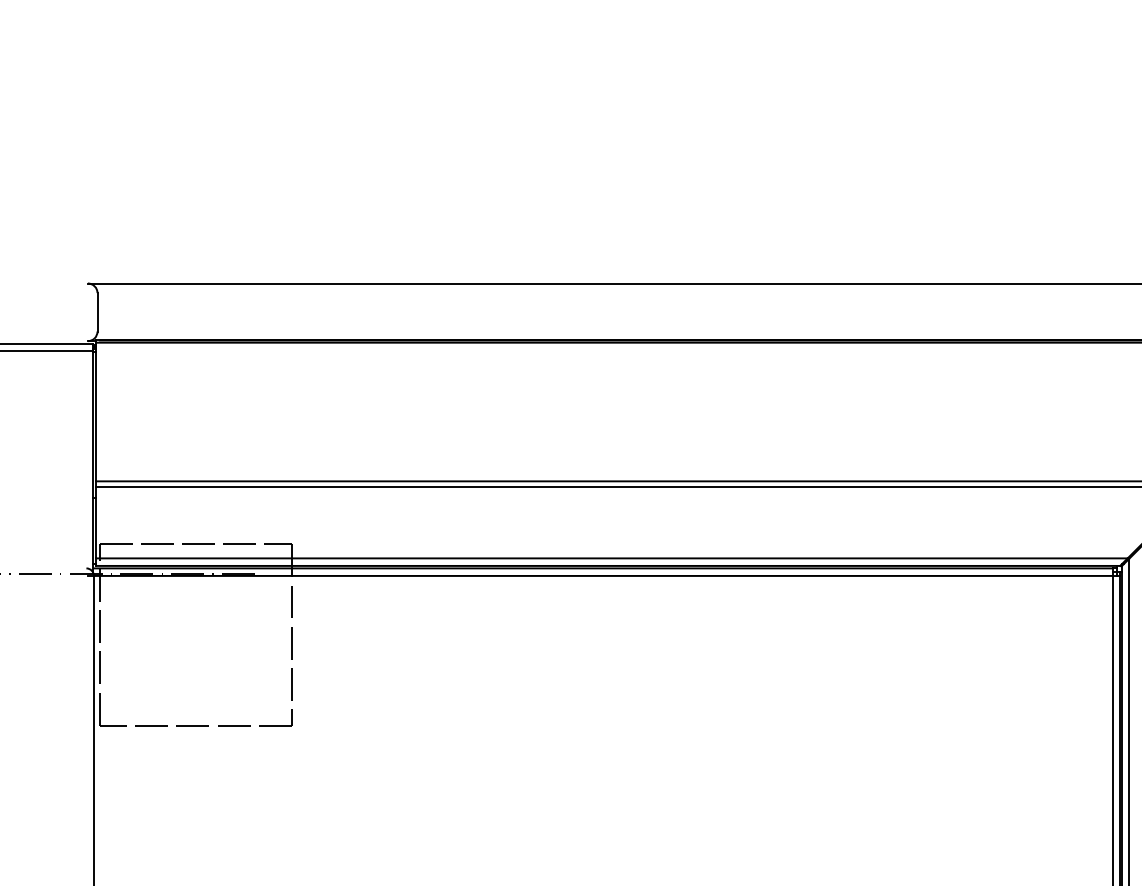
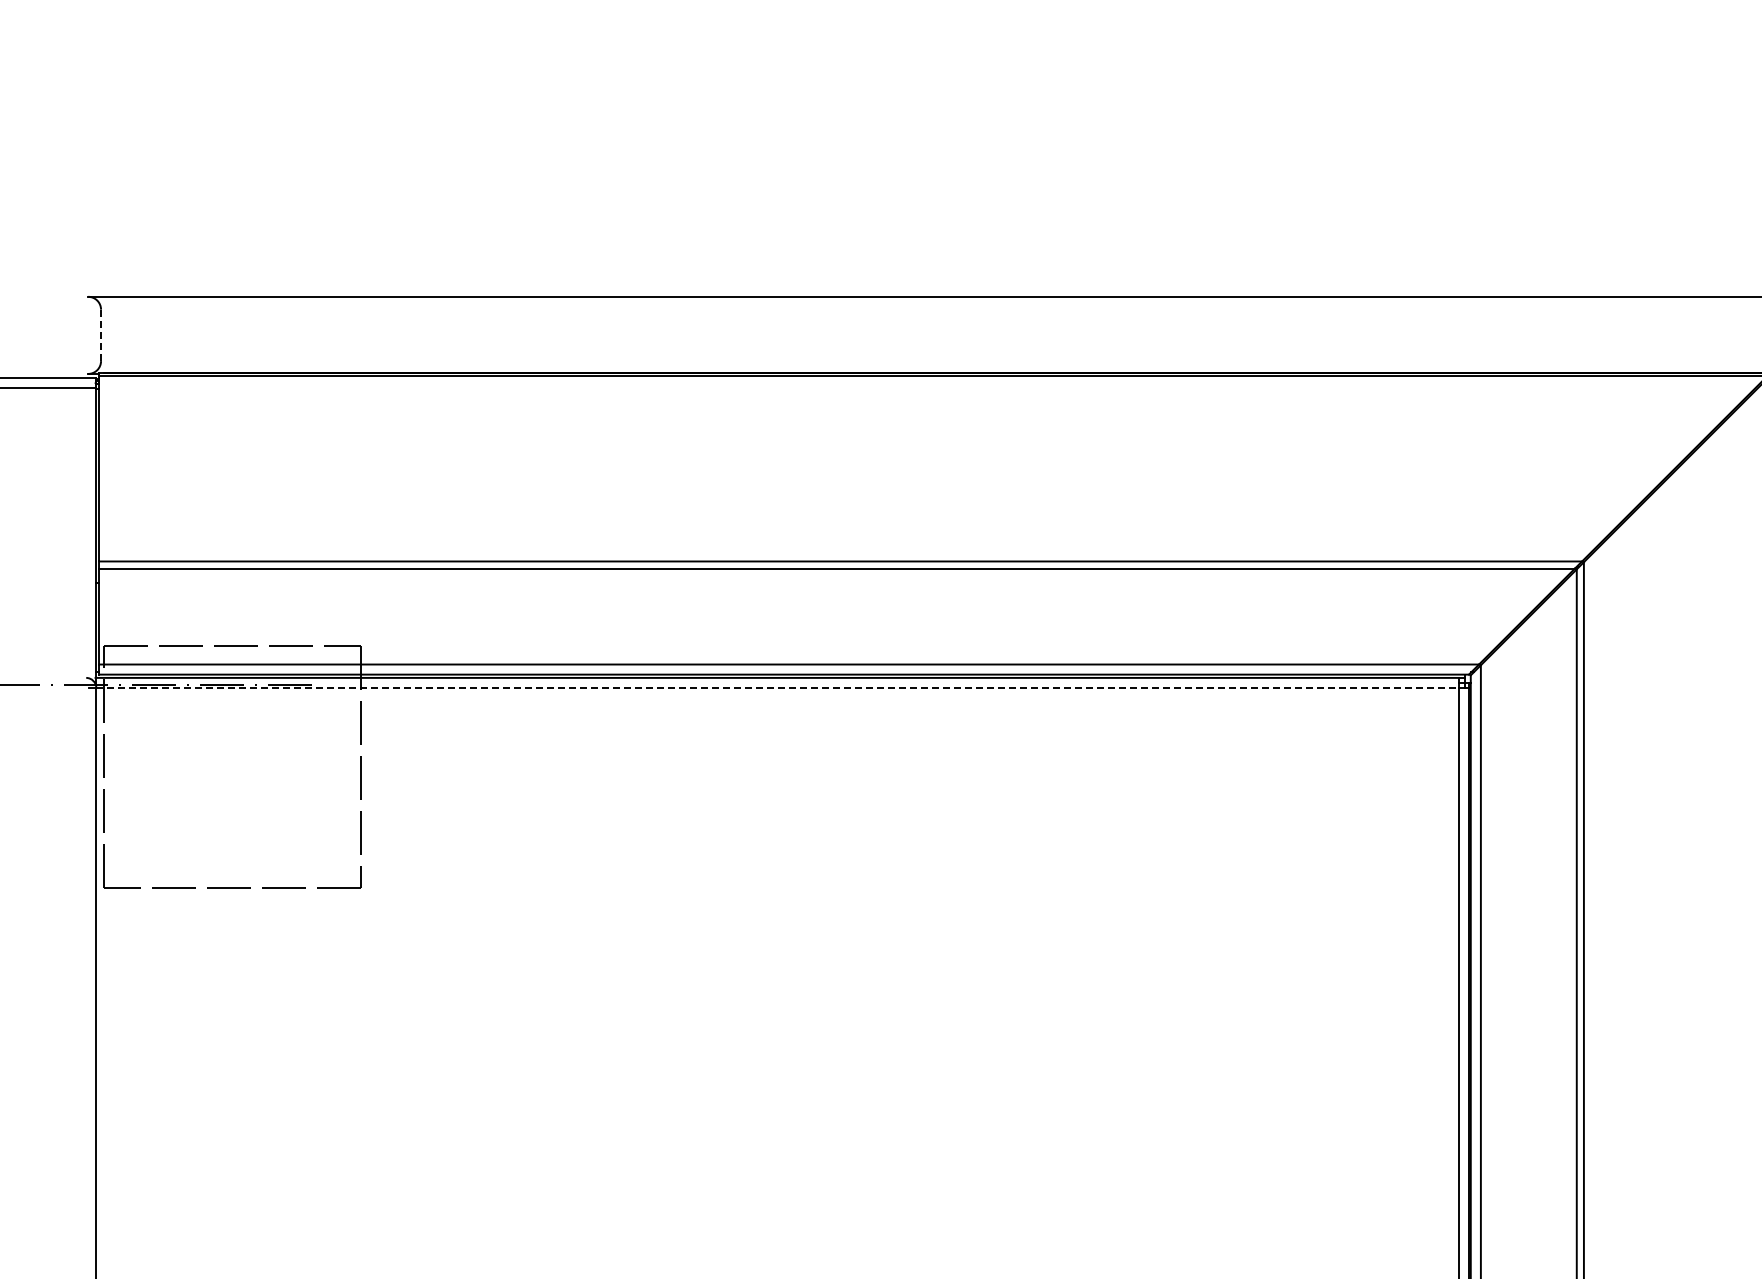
line: (97, 312) -> (101, 335), solid -> dashed
line: (603, 576) -> (778, 688), solid -> dashed

